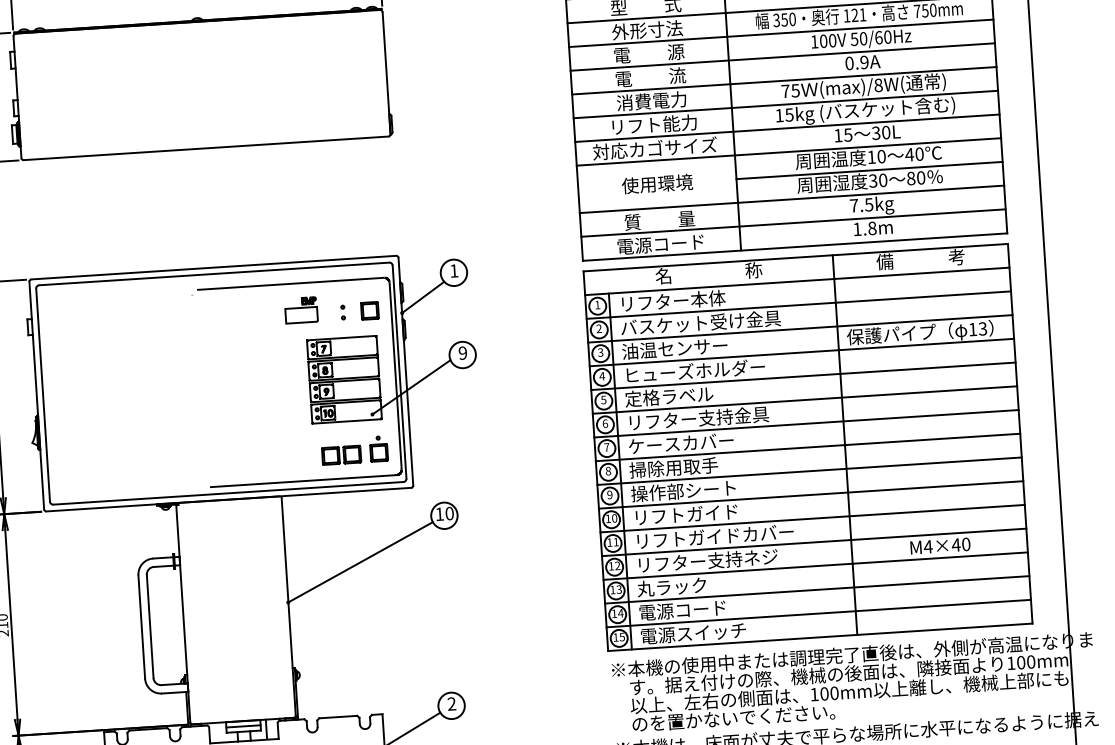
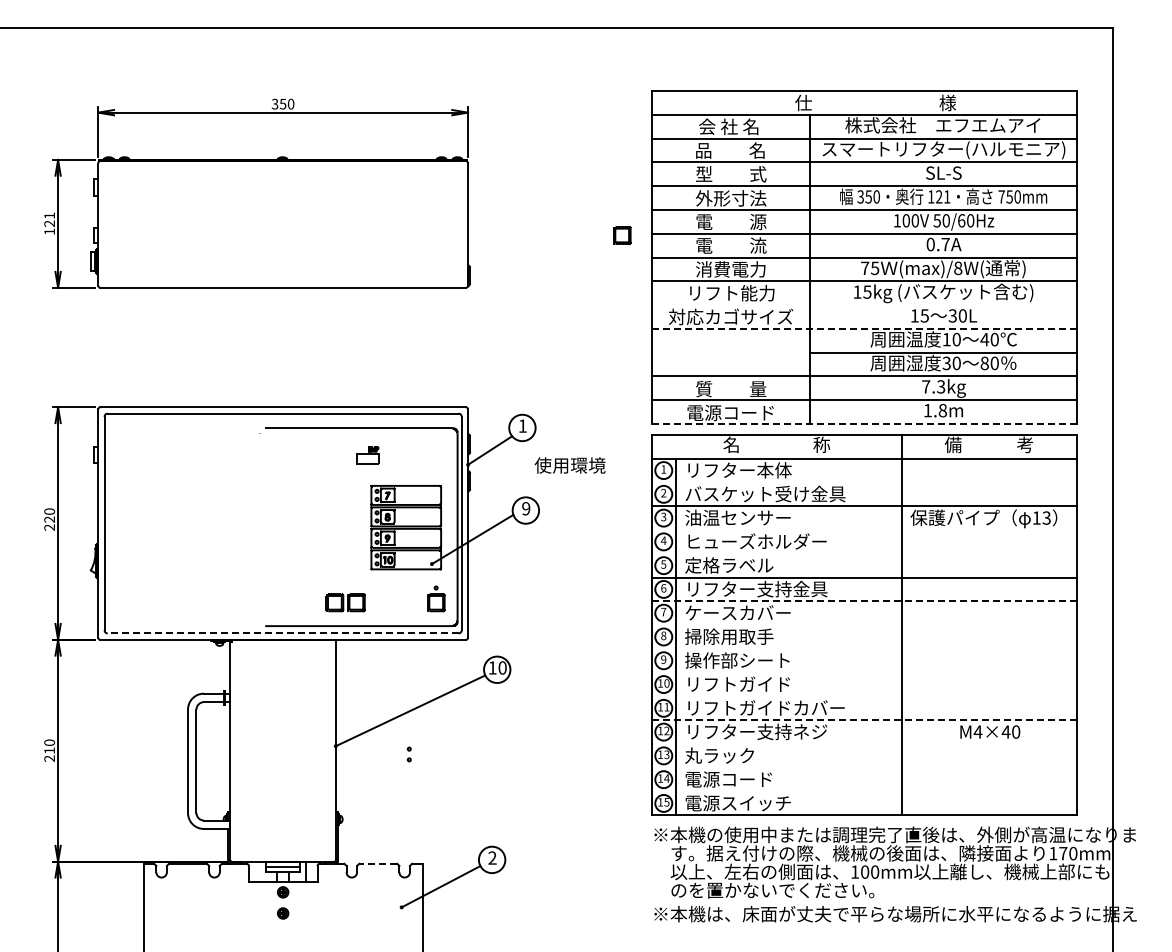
text: (864, 62) -> (945, 244), 0.9A -> 0.7A
line: (787, 128) -> (864, 305), removed
line: (788, 151) -> (864, 328), solid -> dashed
text: (656, 184) -> (569, 465), moved
text: (869, 204) -> (941, 386), 7.5kg -> 7.3kg
line: (795, 247) -> (864, 424), solid -> dashed
line: (798, 305) -> (864, 482), removed
part: (301, 310) -> (367, 455), size x0.7
part: (370, 310) -> (622, 235), moved
part: (342, 312) -> (408, 754), moved
line: (801, 352) -> (864, 529), removed
line: (803, 376) -> (864, 553), removed
line: (806, 423) -> (864, 601), solid -> dashed
line: (808, 447) -> (864, 625), removed
part: (341, 454) -> (345, 602), moved
line: (809, 470) -> (864, 648), removed
line: (227, 493) -> (282, 633), solid -> dashed
line: (811, 494) -> (864, 672), removed
line: (812, 518) -> (864, 696), removed
line: (814, 542) -> (864, 720), solid -> dashed
line: (815, 566) -> (864, 744), removed
line: (817, 589) -> (864, 767), removed
line: (818, 613) -> (864, 791), removed
text: (1021, 662) -> (1063, 853), 100mm -> 170mm
line: (337, 716) -> (377, 863), solid -> dashed

